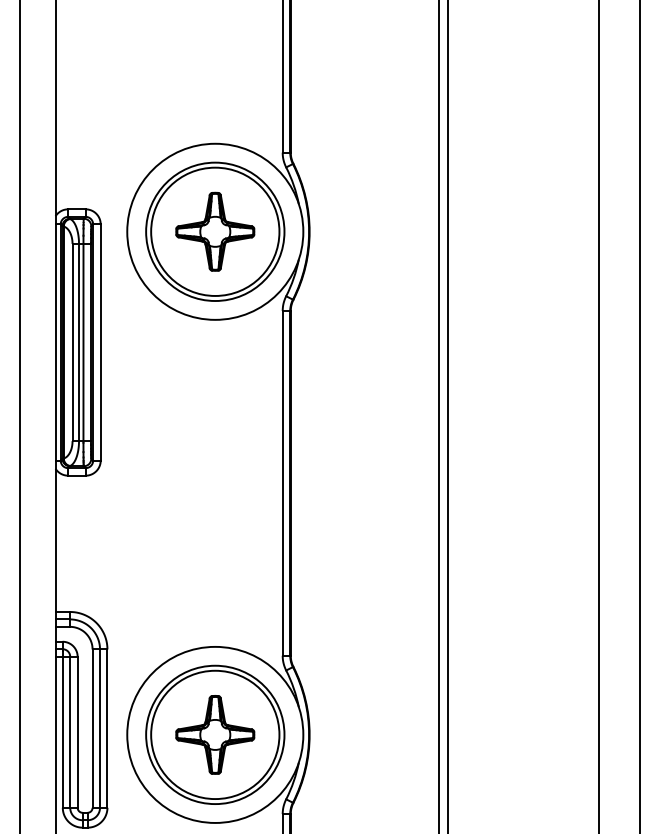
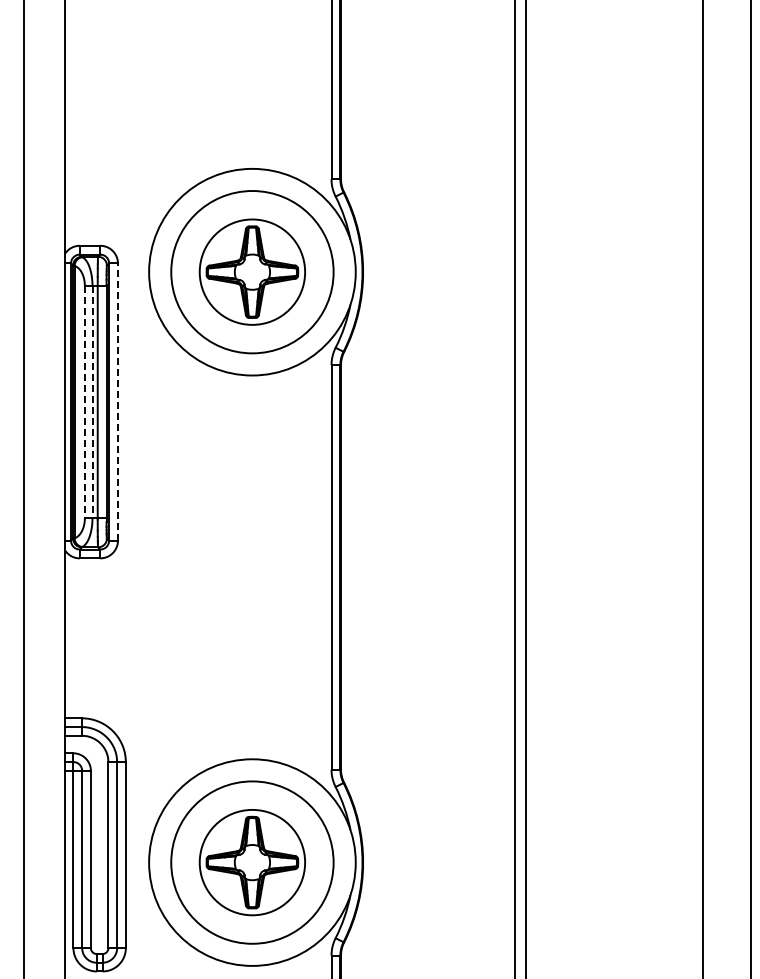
circle: (215, 231) -> (252, 271), size x0.7
line: (72, 342) -> (84, 402), solid -> dashed
line: (79, 342) -> (92, 402), solid -> dashed
line: (100, 342) -> (117, 402), solid -> dashed
circle: (215, 734) -> (252, 862), size x0.7

